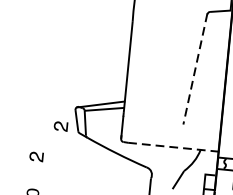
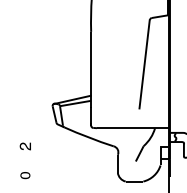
line: (195, 69) -> (144, 64), dashed -> solid
part: (59, 126) -> (41, 120), removed
line: (173, 147) -> (133, 128), dashed -> solid

